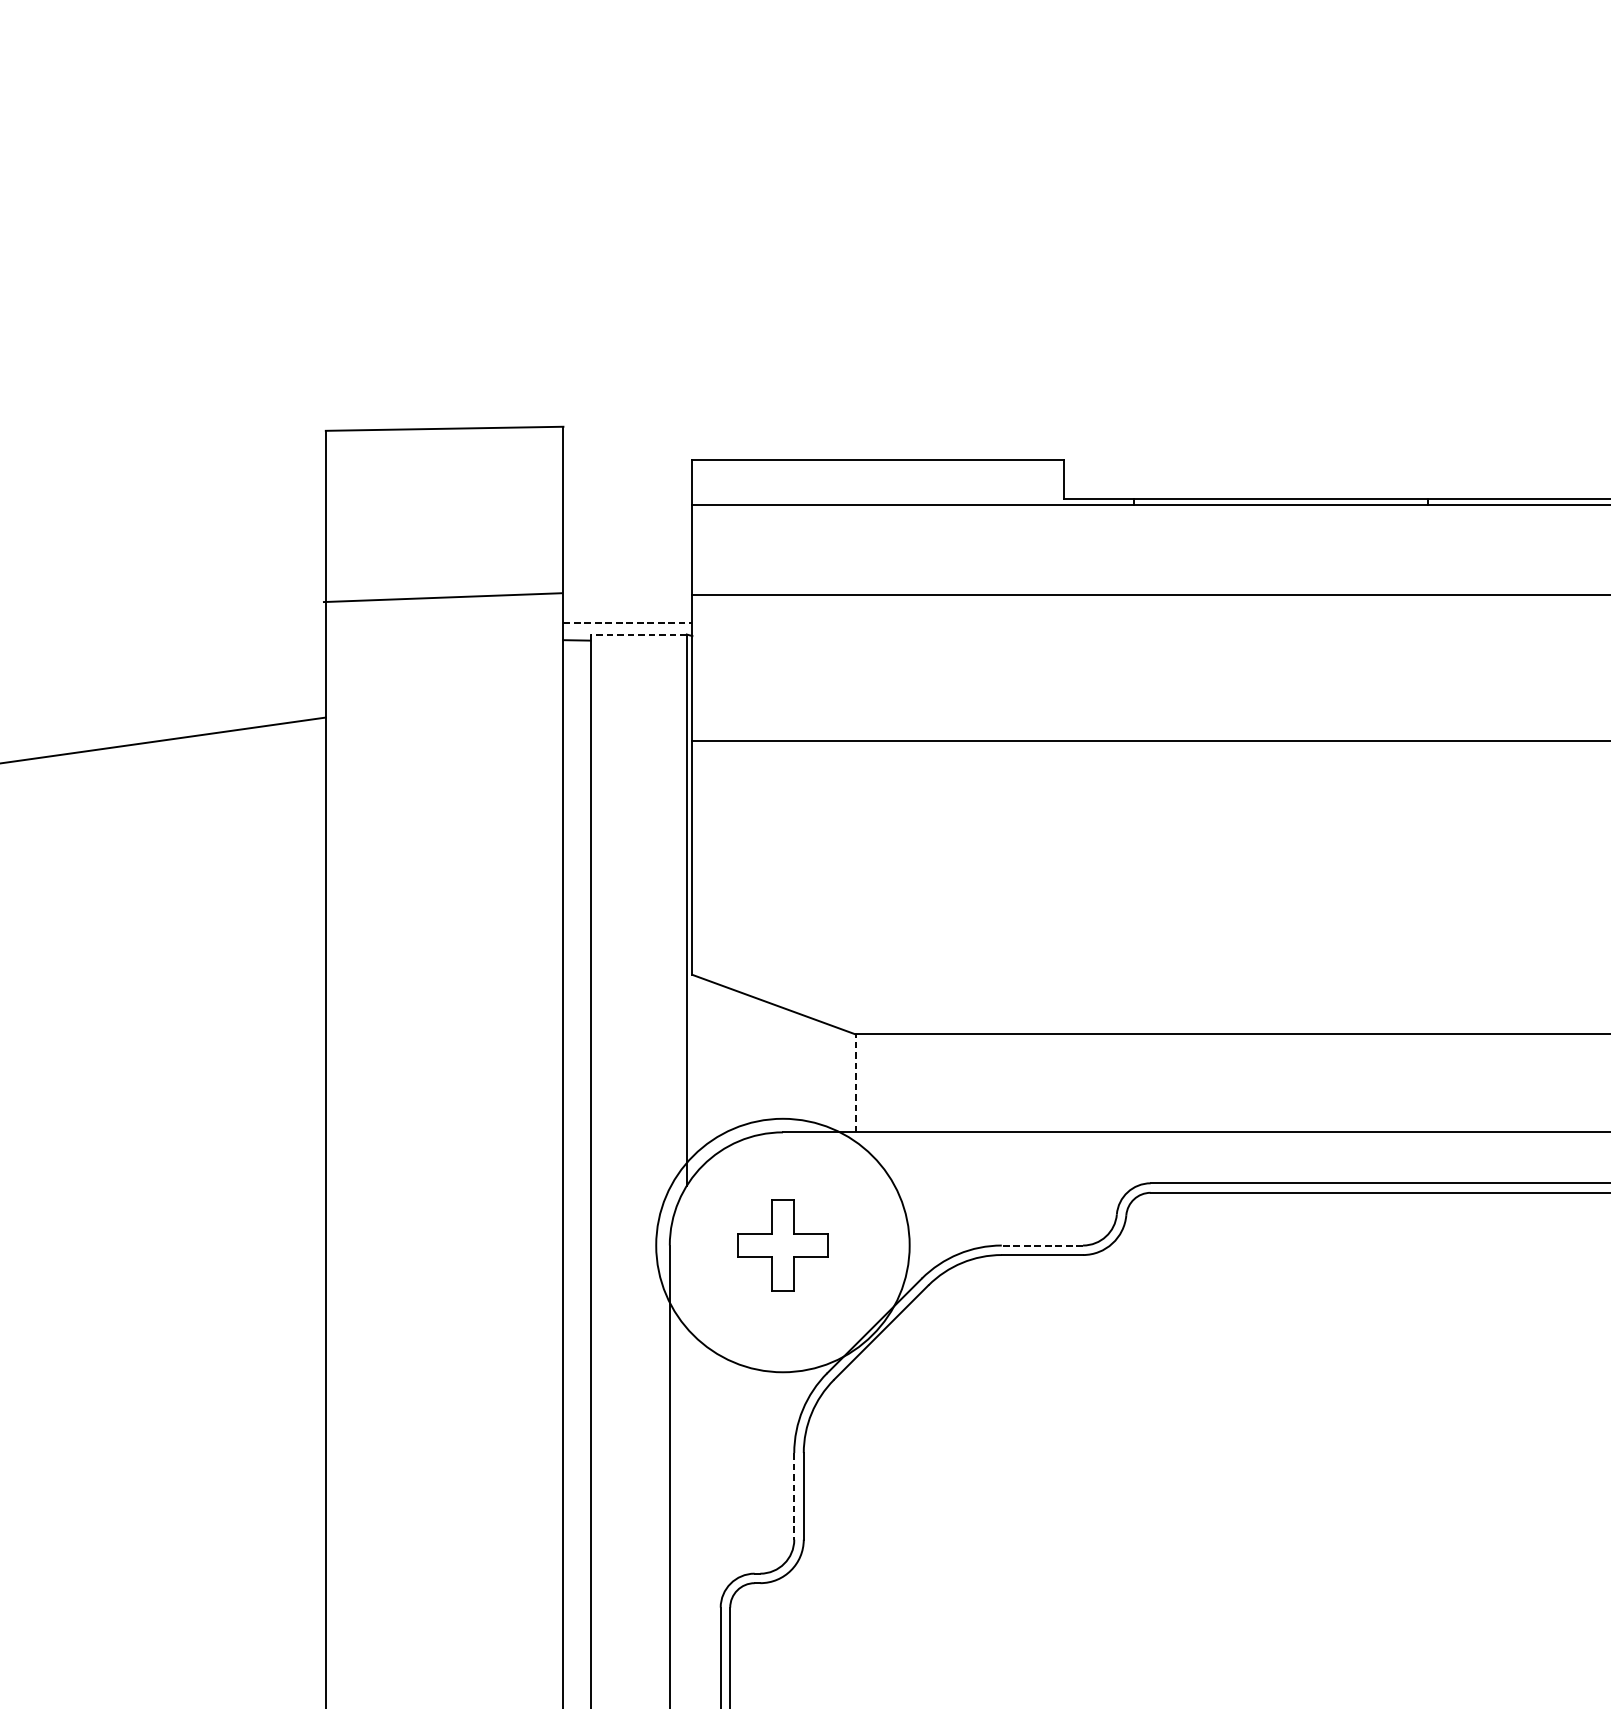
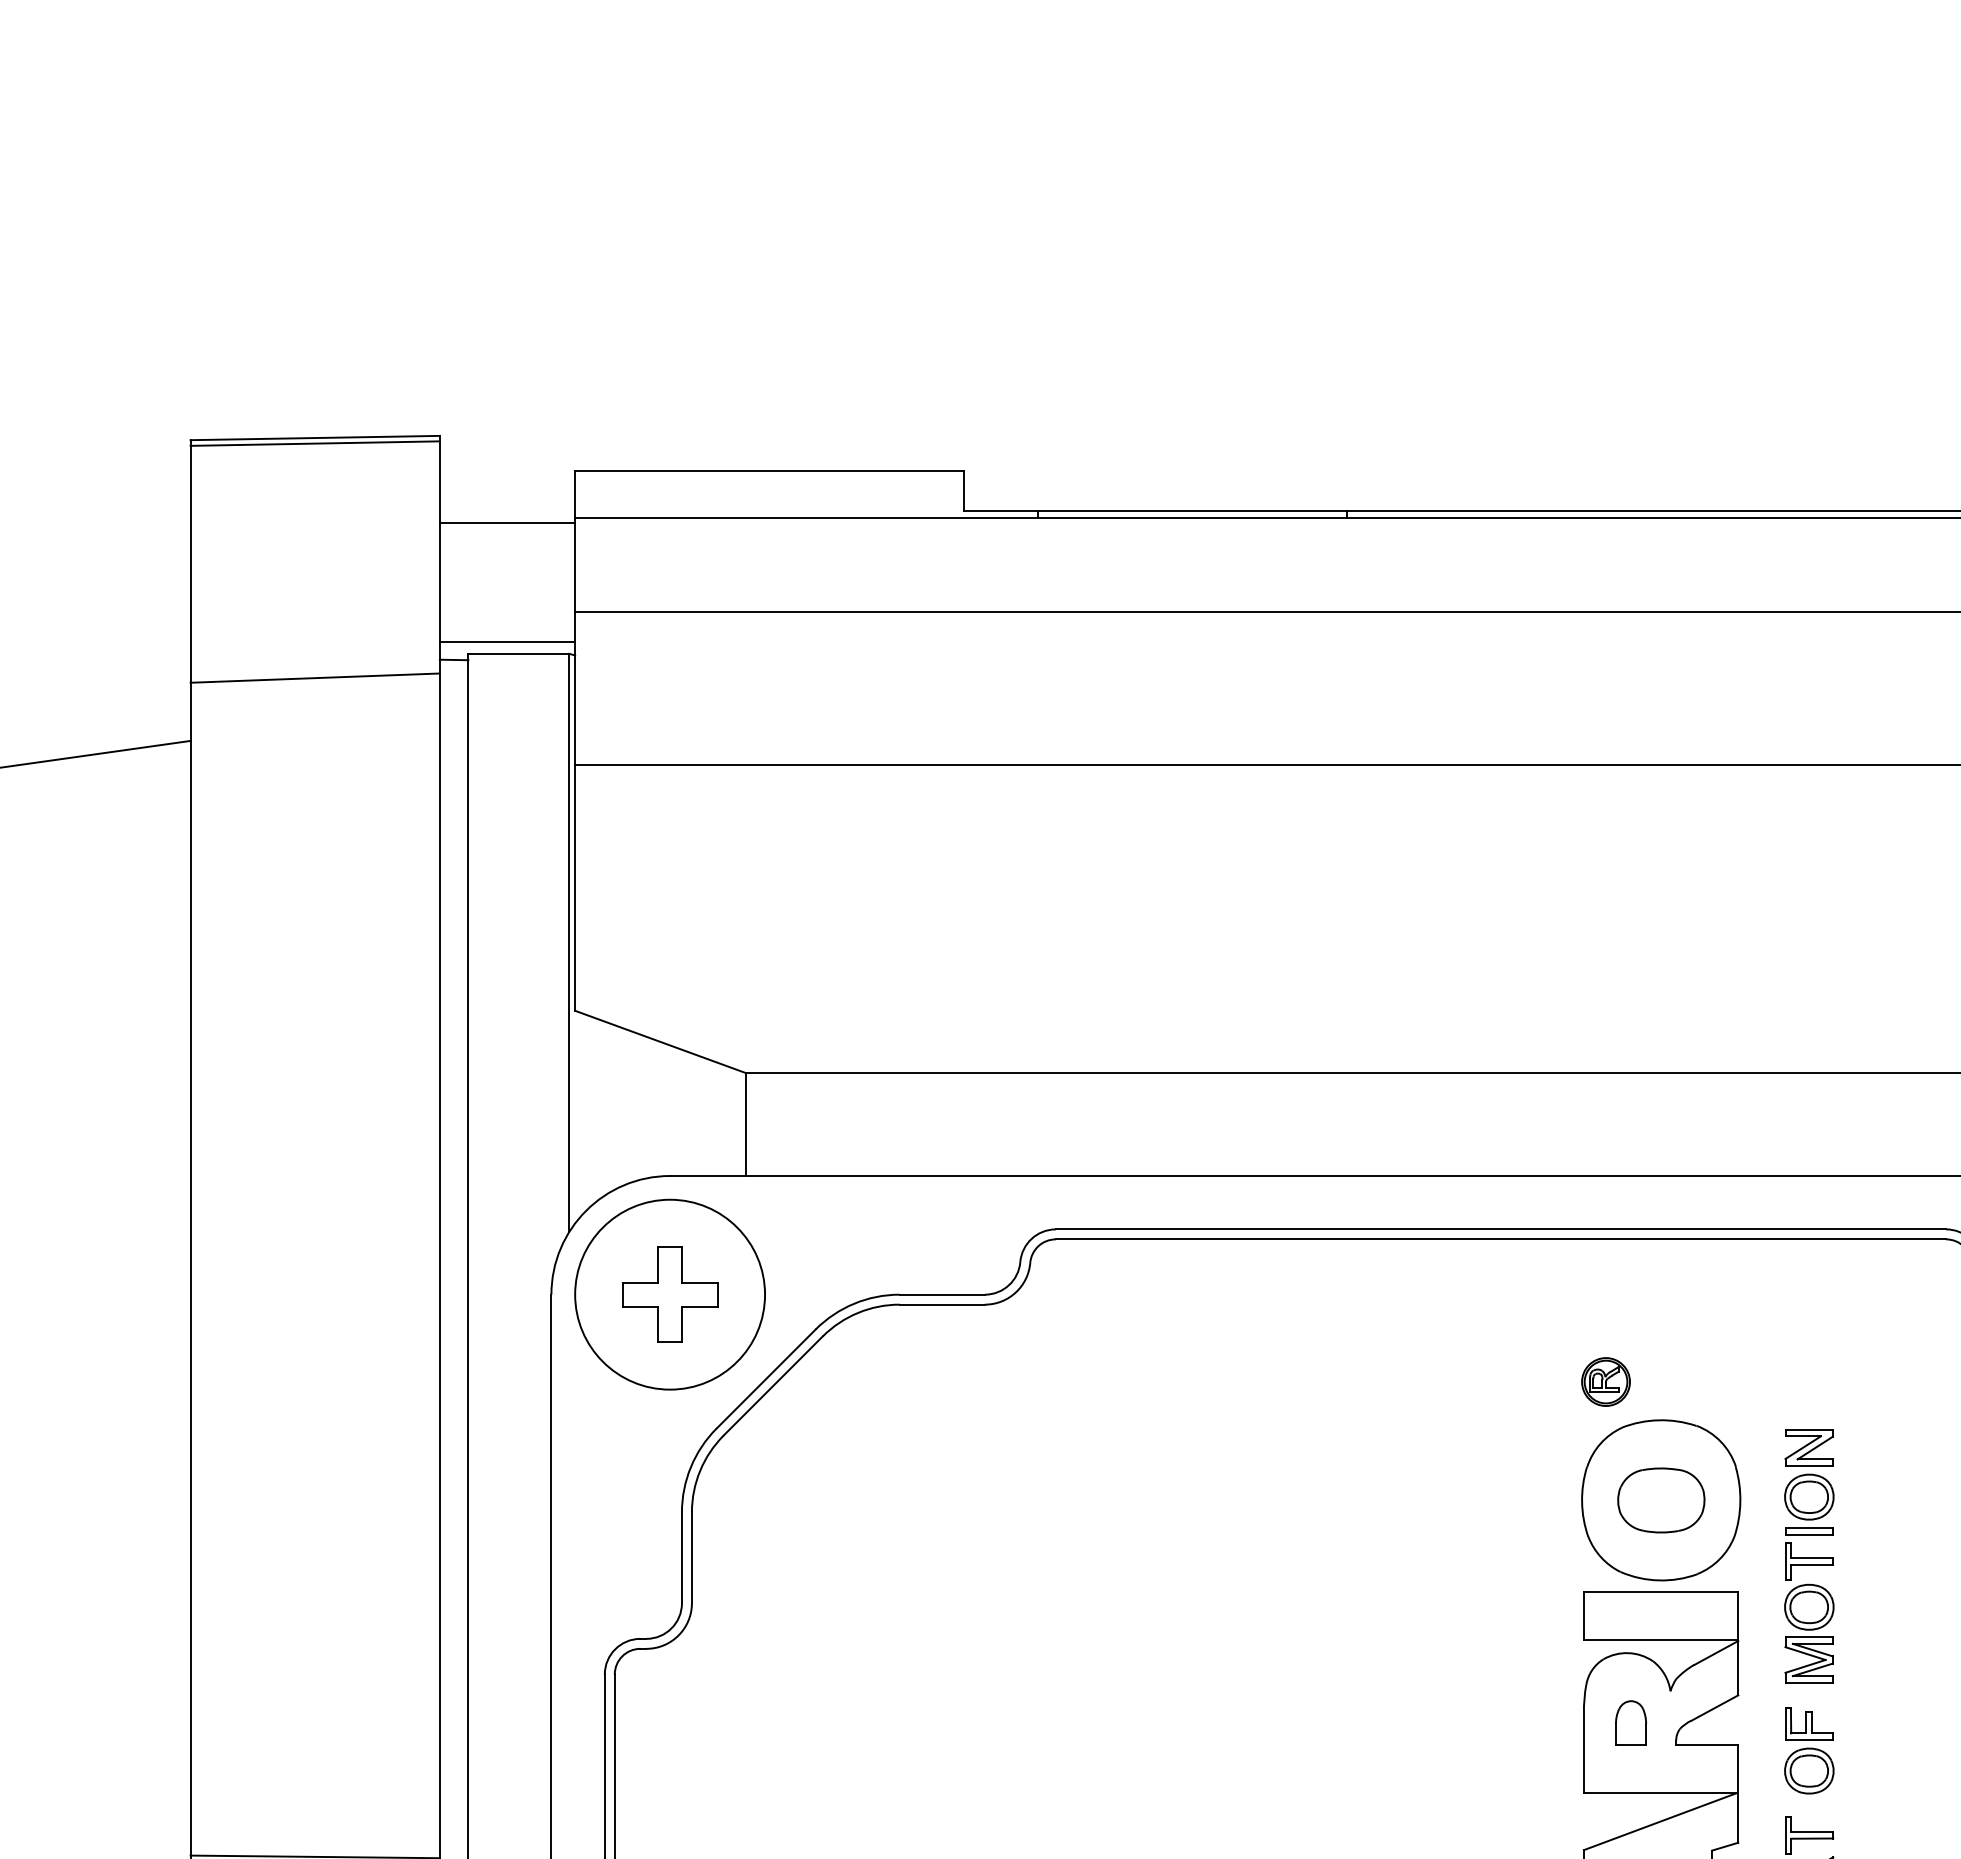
line: (443, 434) -> (314, 443), added
line: (627, 510) -> (507, 523), added
line: (442, 597) -> (314, 677), moved
line: (627, 622) -> (507, 641), dashed -> solid
line: (638, 634) -> (518, 653), dashed -> solid
line: (855, 1083) -> (746, 1124), dashed -> solid
circle: (783, 1245) -> (670, 1294), size x0.71
line: (1042, 1245) -> (942, 1294), dashed -> solid
line: (793, 1497) -> (681, 1558), dashed -> solid

